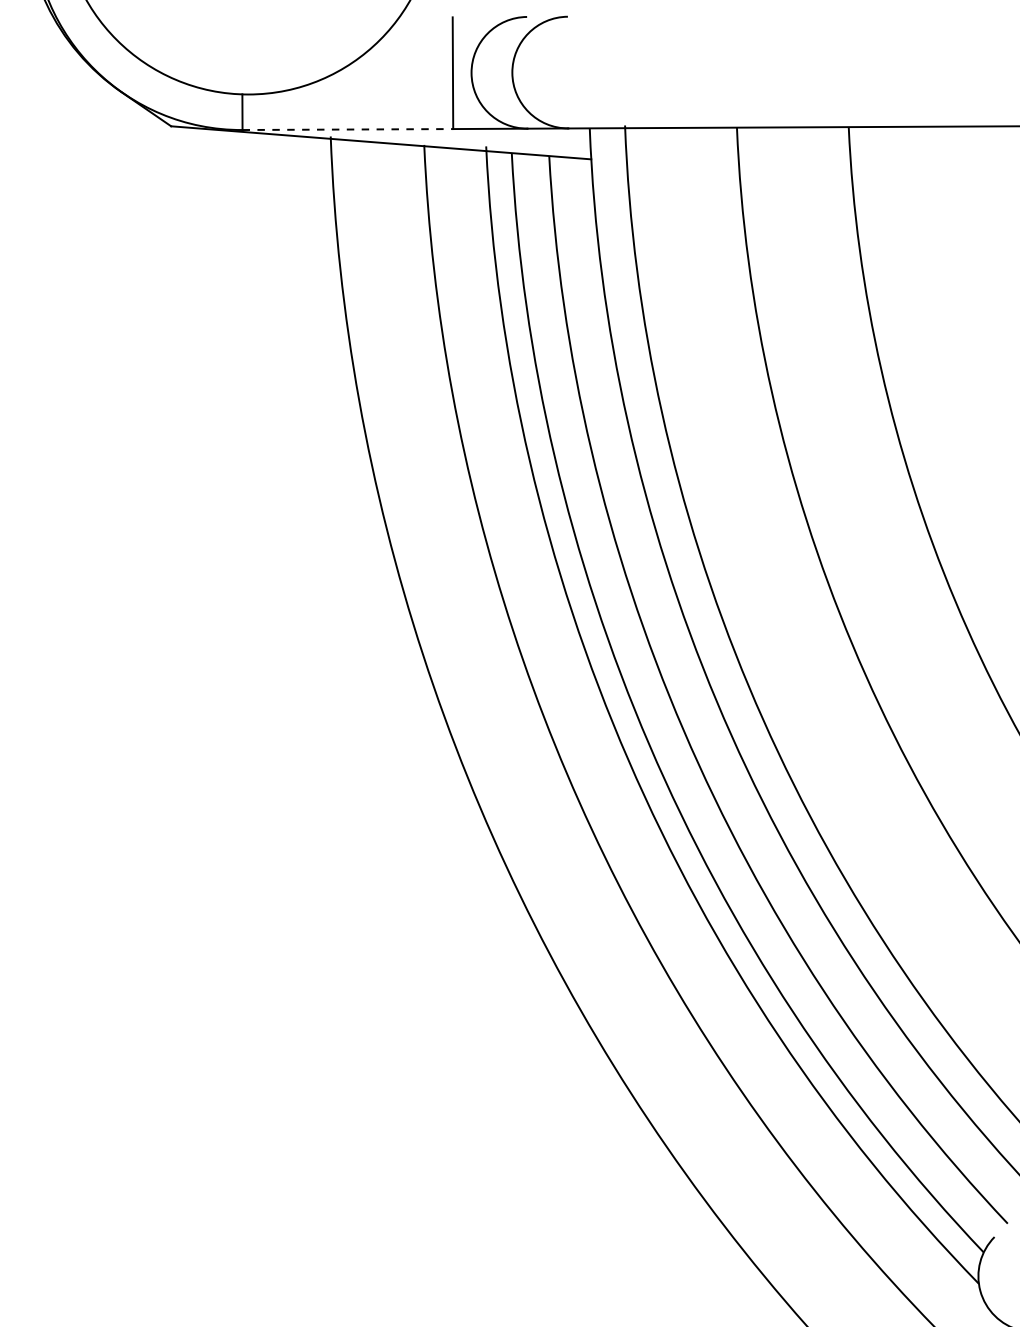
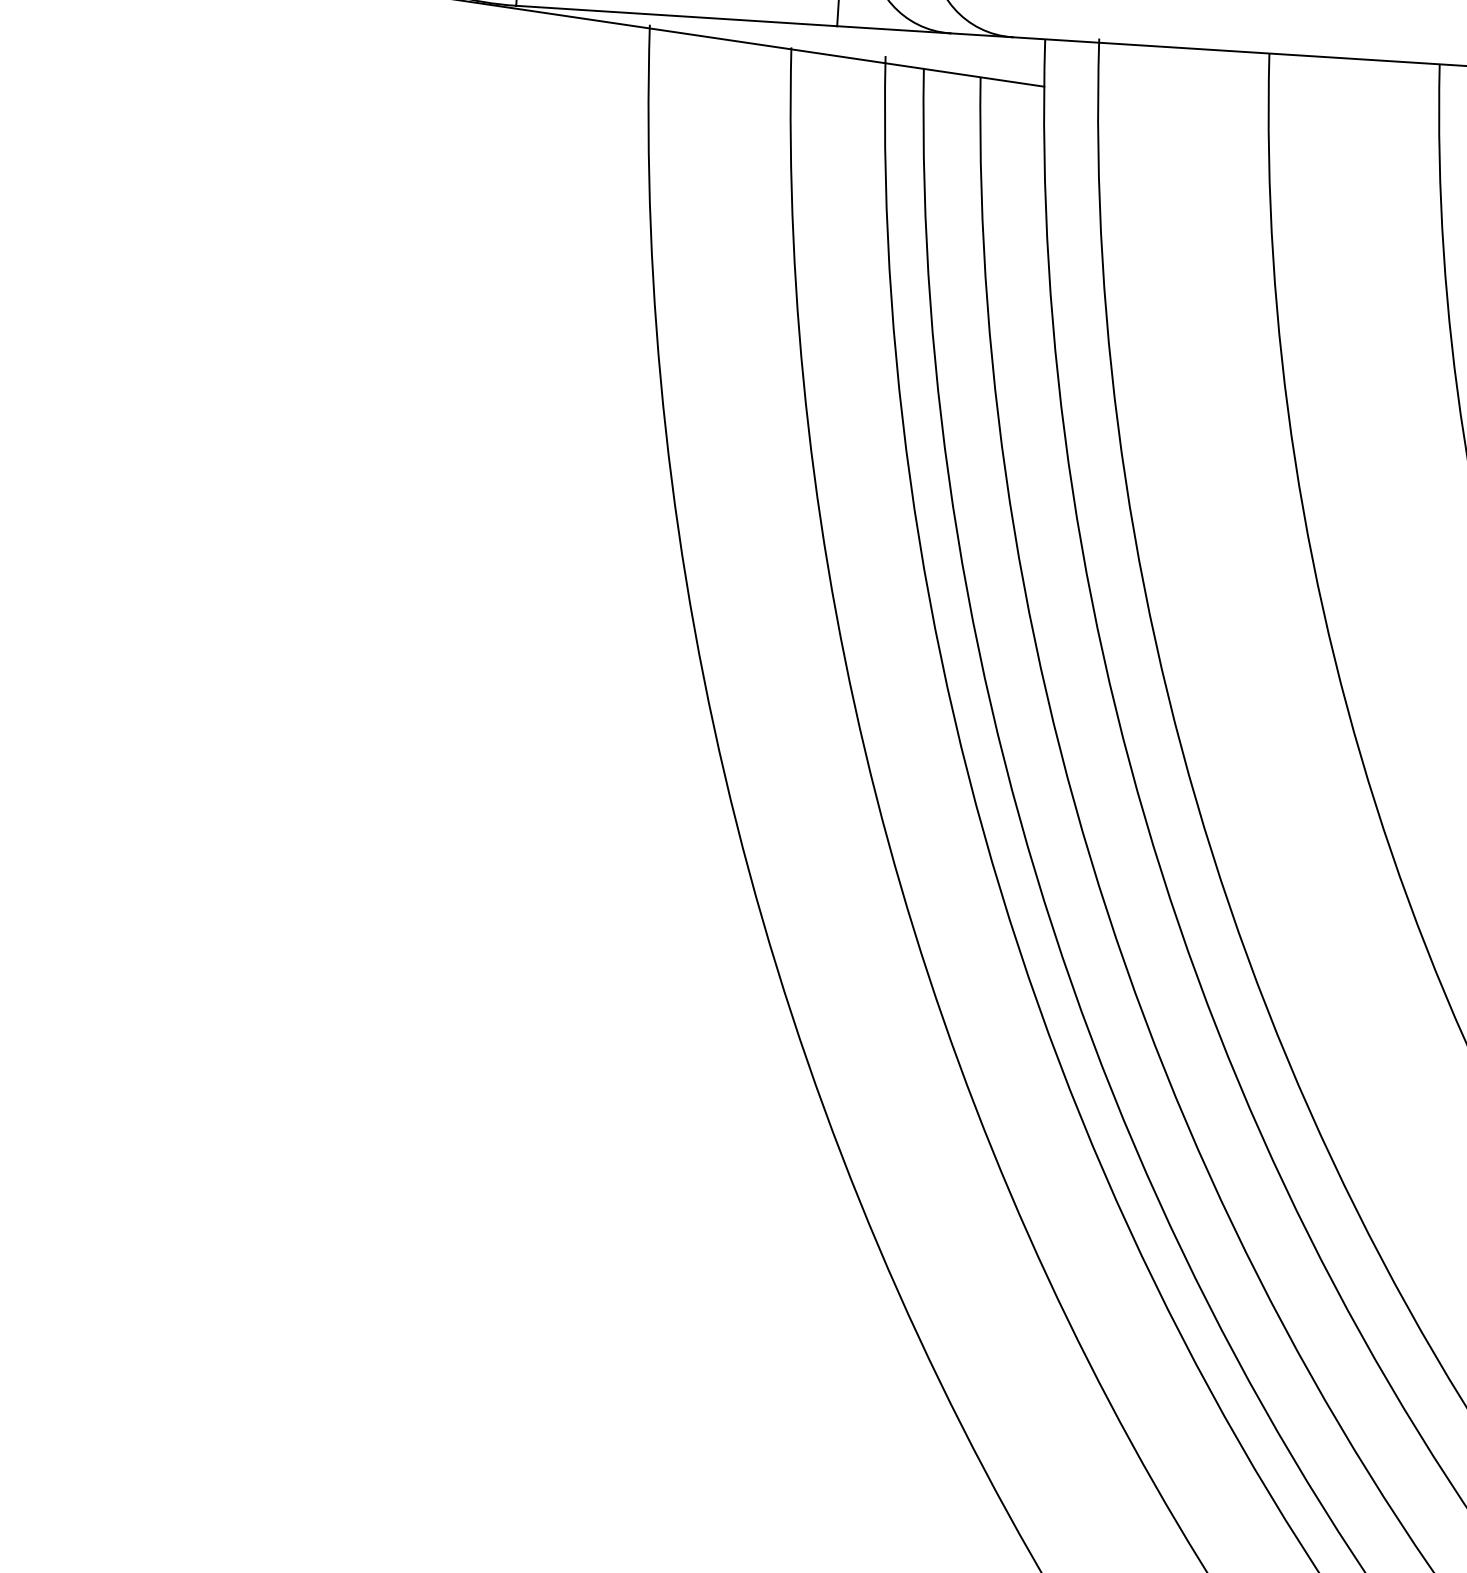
line: (348, 129) -> (677, 16), dashed -> solid

